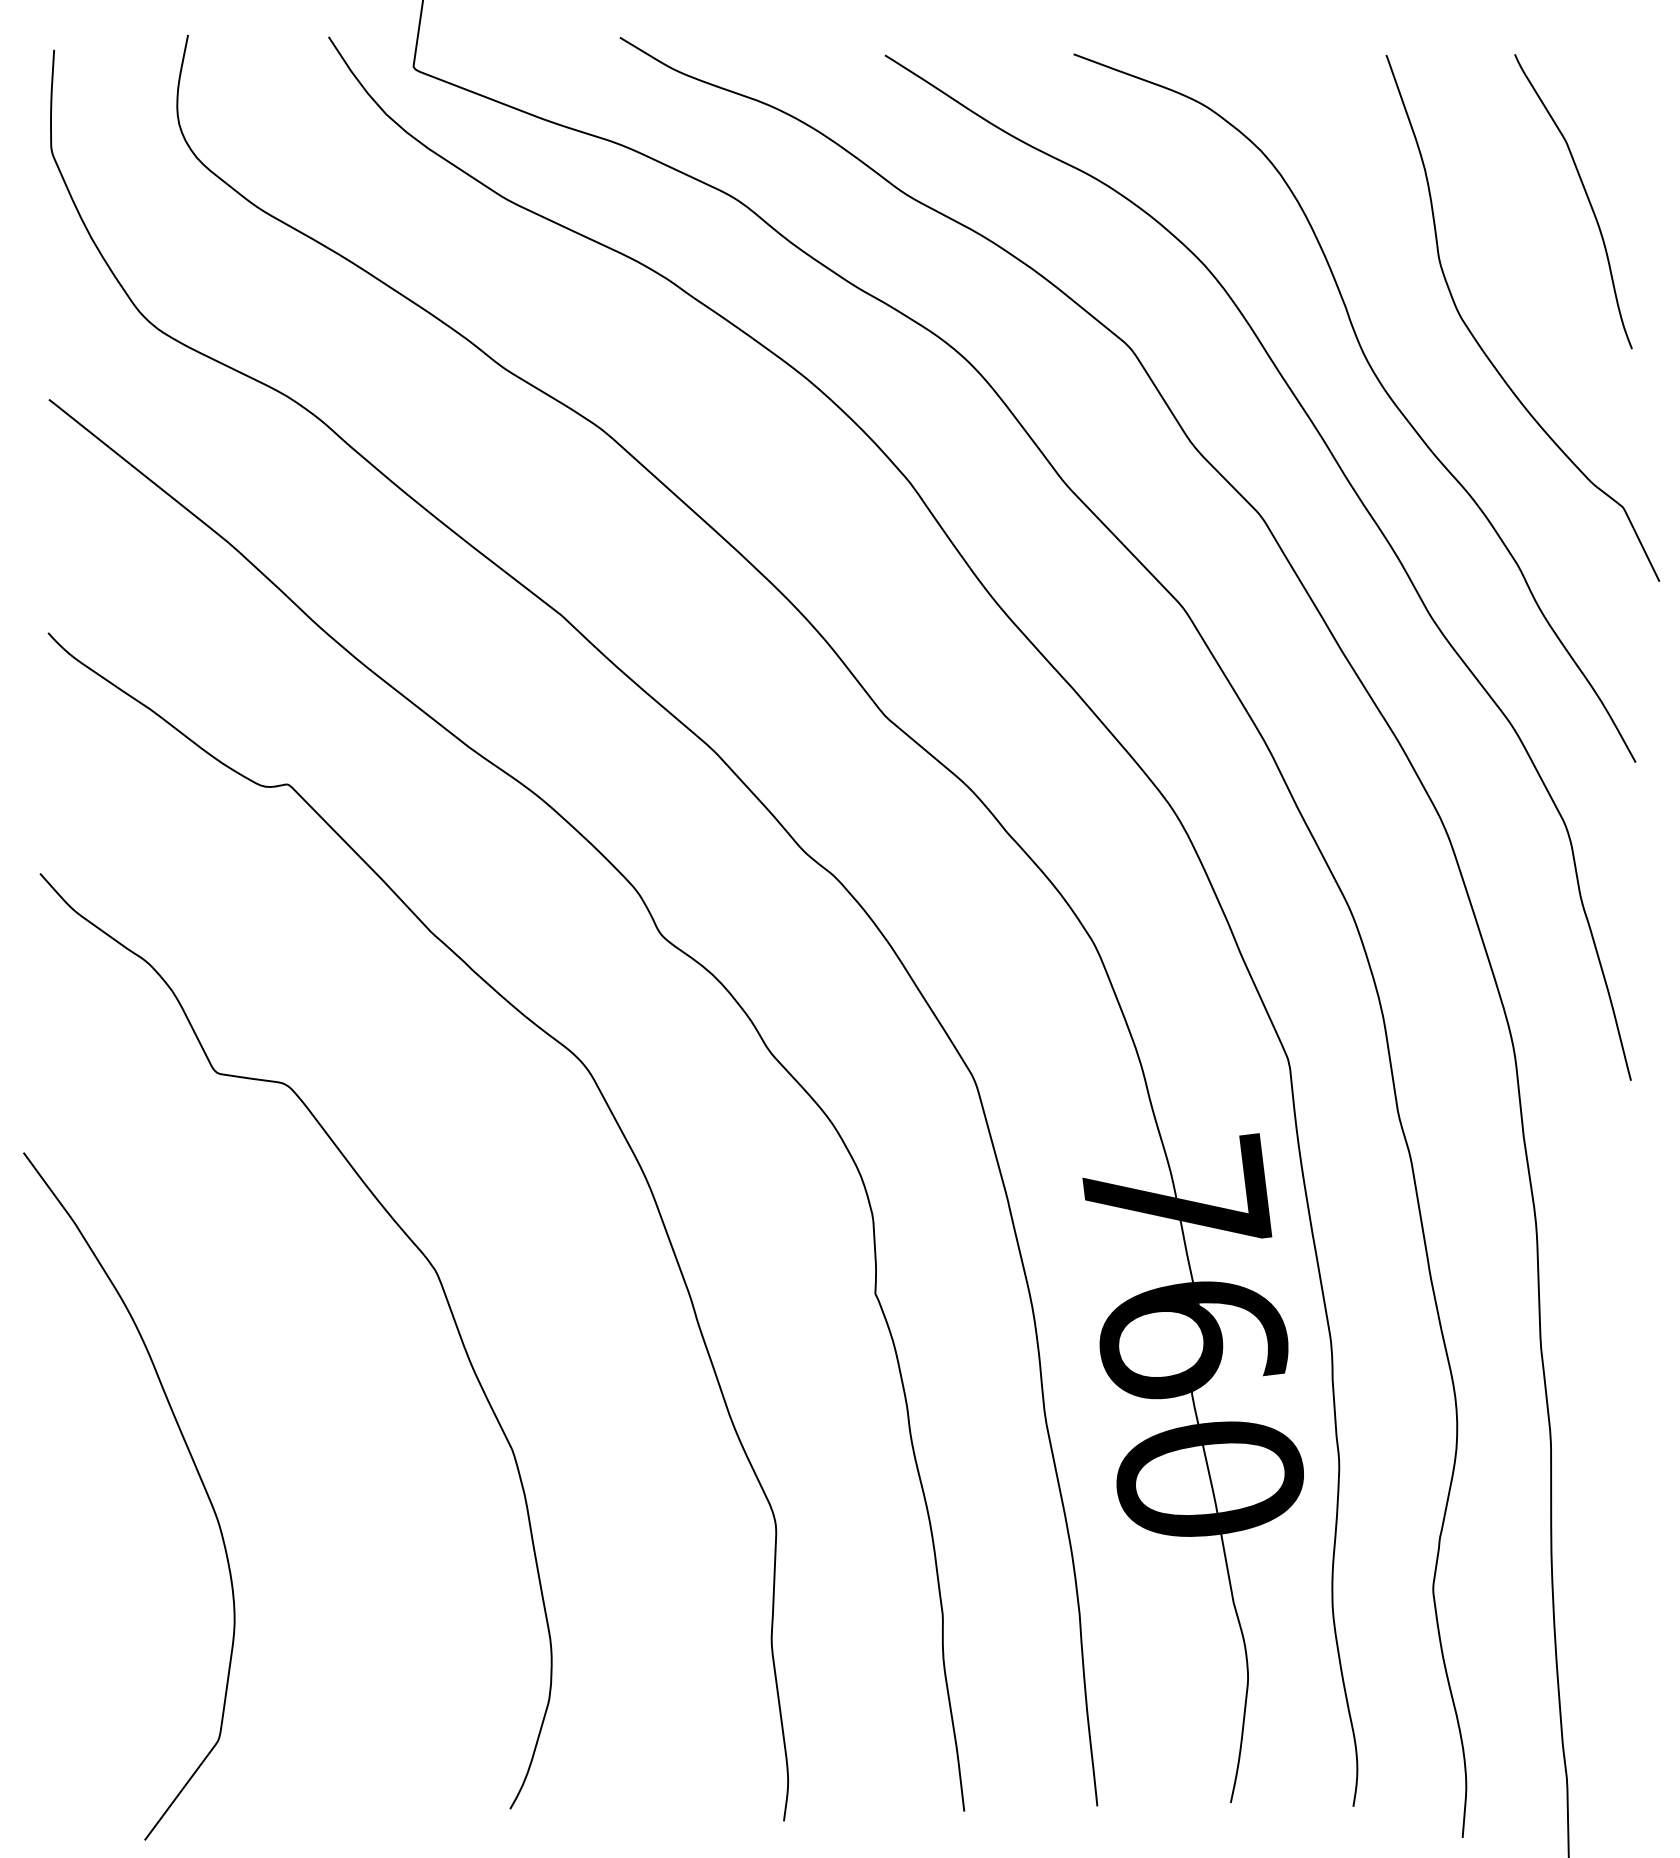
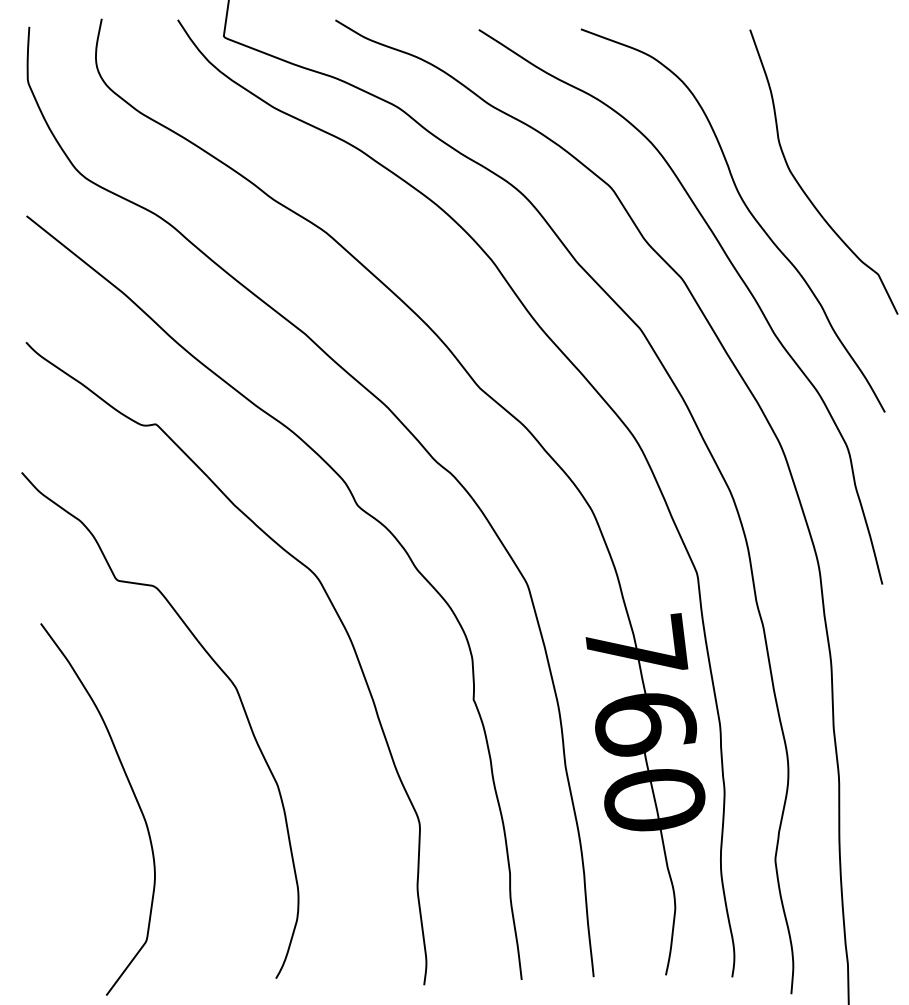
curve: (1584, 195) -> (857, 105), removed
curve: (194, 1470) -> (133, 795), moved

